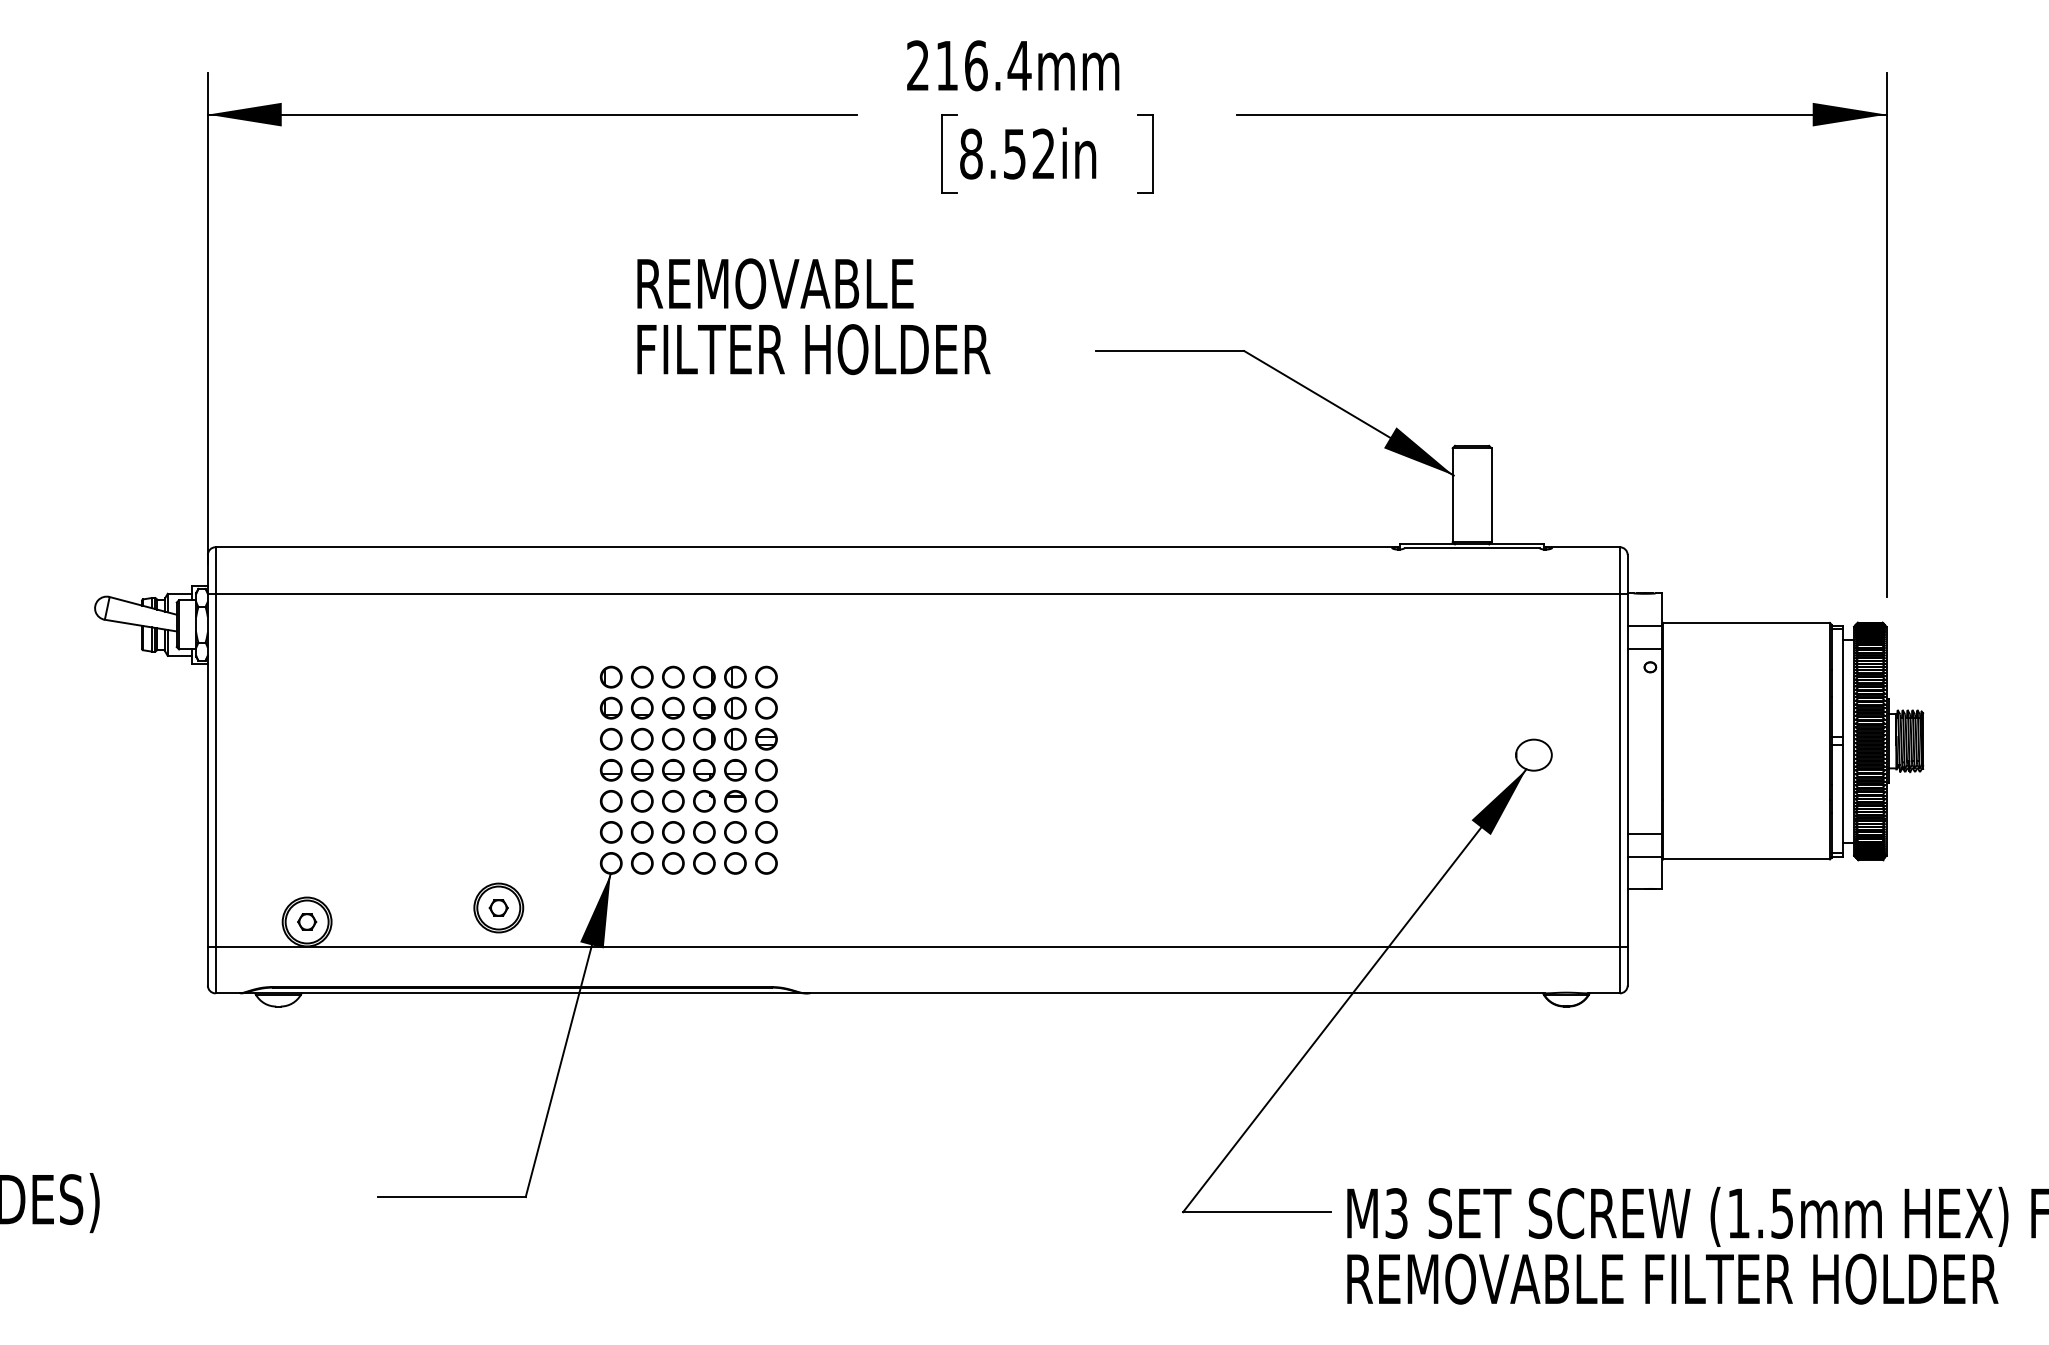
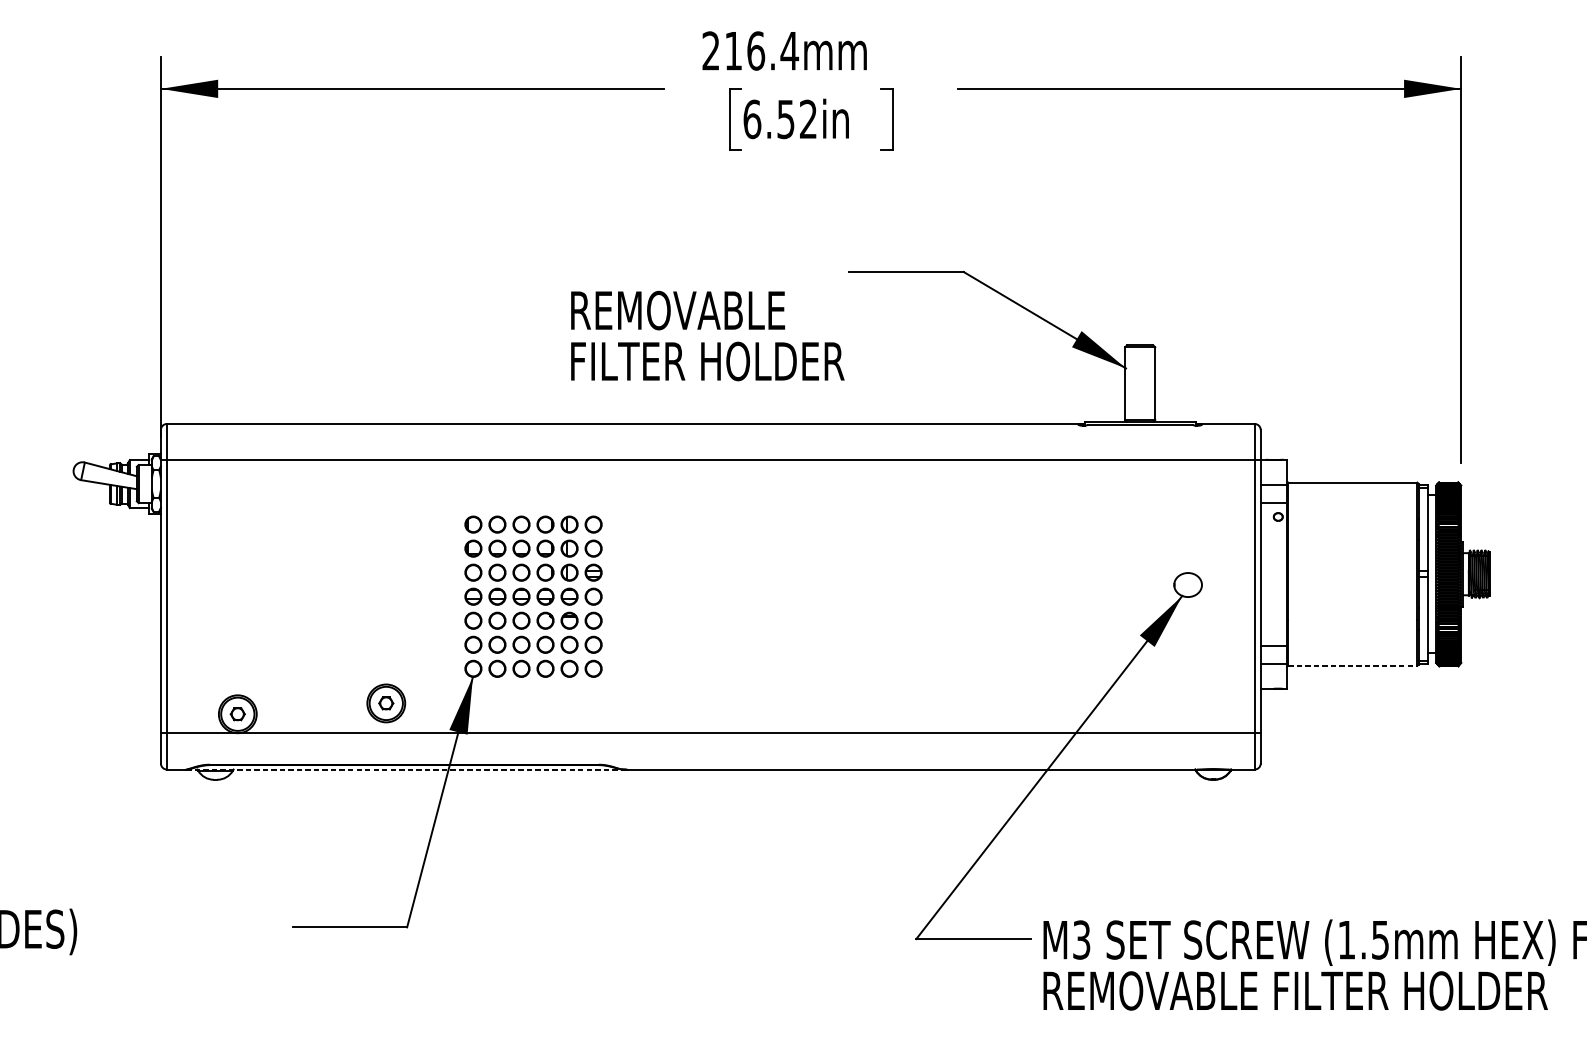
text: (971, 153) -> (752, 118), 8.52in -> 6.52in
text: (813, 316) -> (707, 335), moved
line: (1747, 859) -> (1353, 665), solid -> dashed
line: (524, 993) -> (406, 769), solid -> dashed

